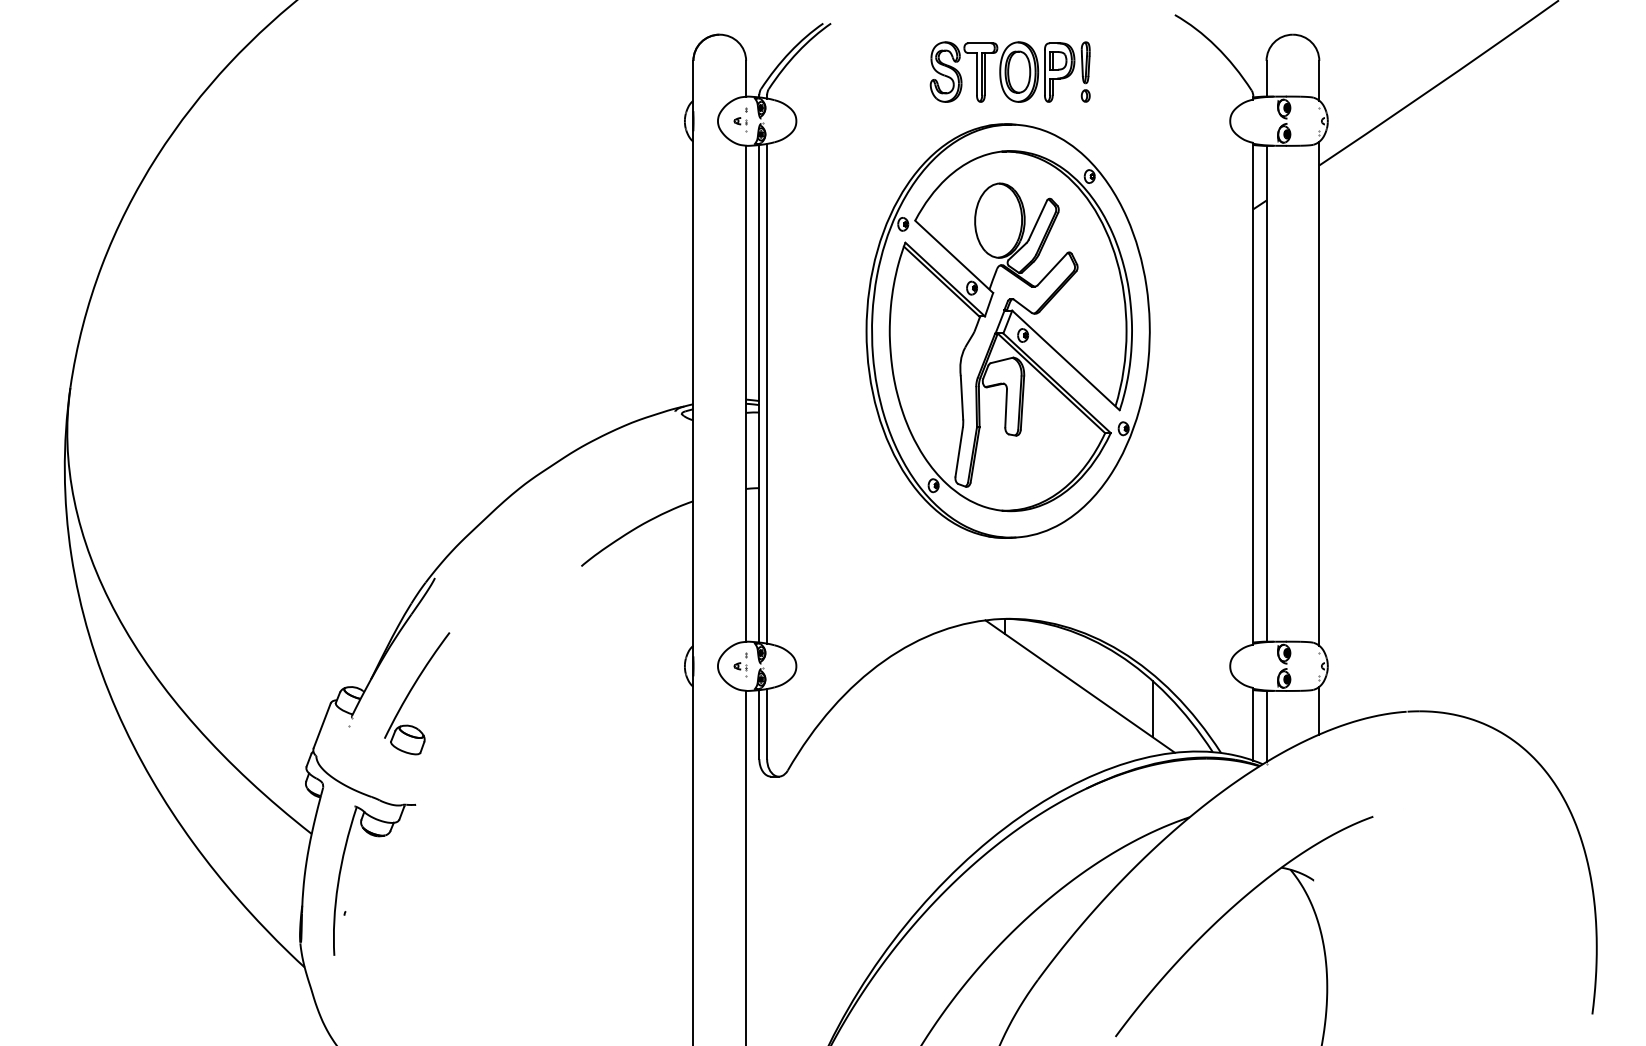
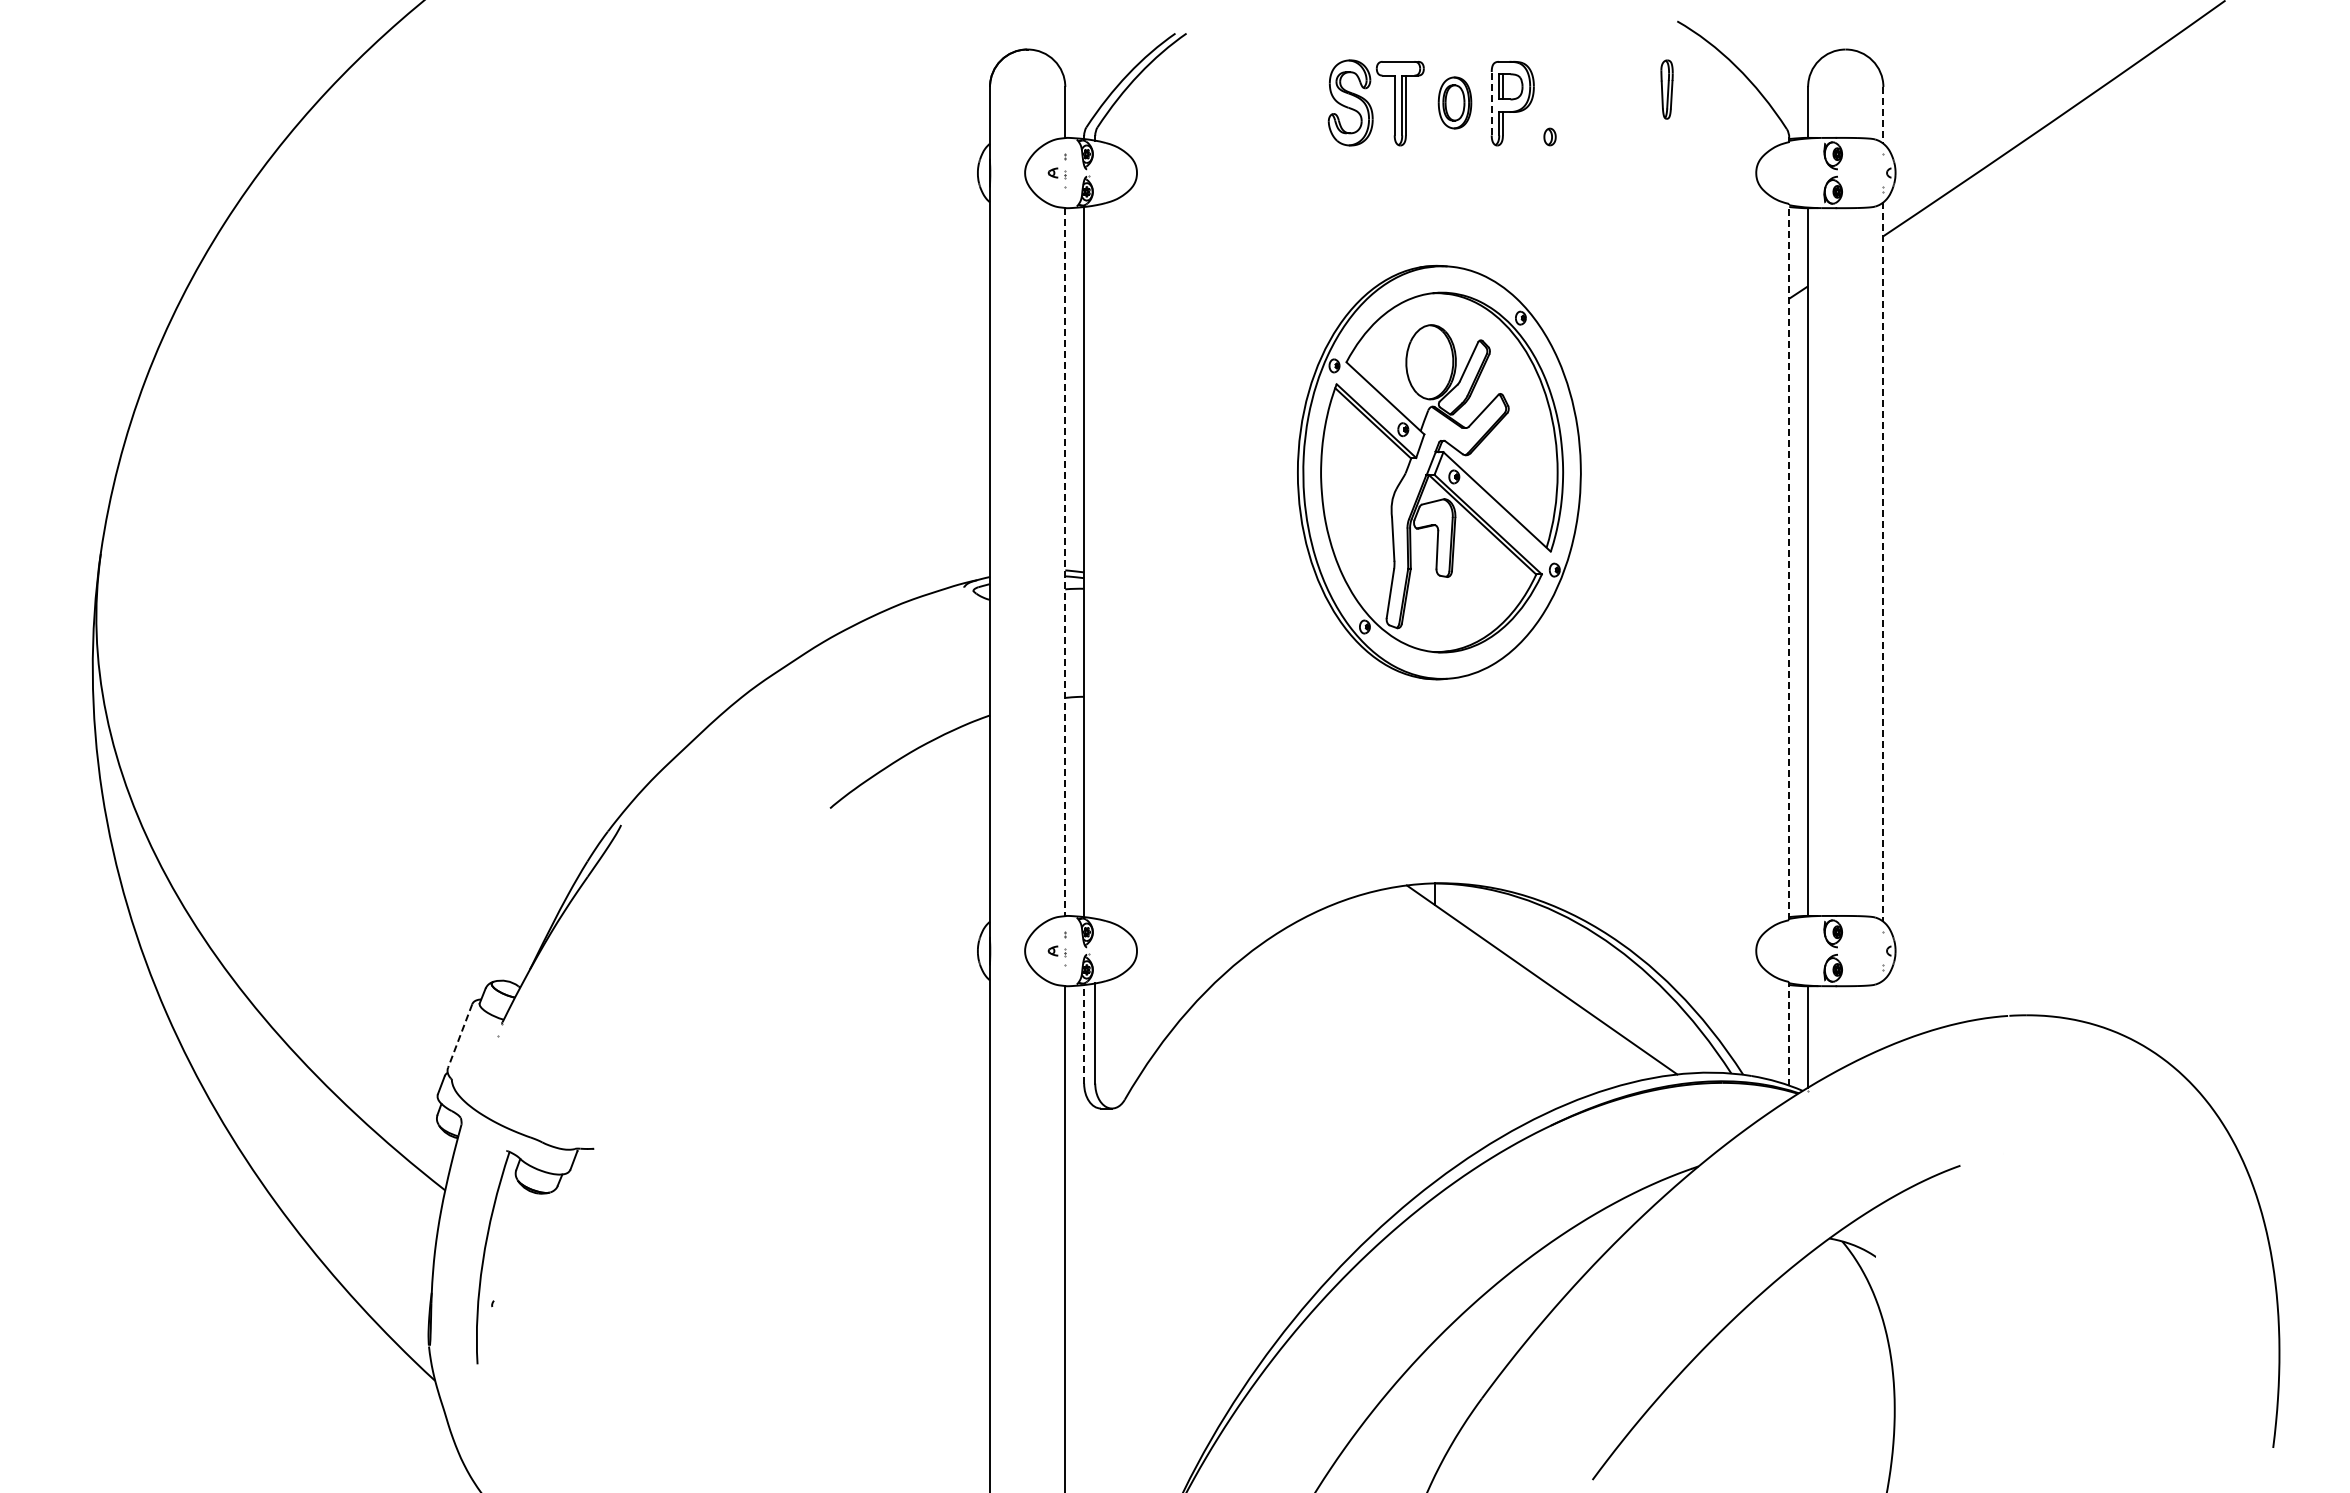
part: (1085, 62) -> (1666, 89), moved
part: (1018, 71) -> (1454, 102), size x0.6
line: (1044, 72) -> (1491, 103), solid -> dashed
line: (1319, 80) -> (1883, 115), solid -> dashed
part: (1008, 331) -> (1439, 472), size x0.7
line: (767, 393) -> (1095, 561), removed
line: (1253, 393) -> (1789, 561), solid -> dashed
line: (746, 394) -> (1065, 562), solid -> dashed
line: (1319, 394) -> (1883, 562), solid -> dashed
part: (412, 689) -> (588, 984), removed
line: (1152, 708) -> (1645, 1011), removed
line: (1319, 710) -> (1883, 1014), removed
line: (759, 724) -> (1084, 1033), solid -> dashed
line: (1253, 724) -> (1789, 1033), solid -> dashed
line: (322, 726) -> (460, 1036), solid -> dashed

